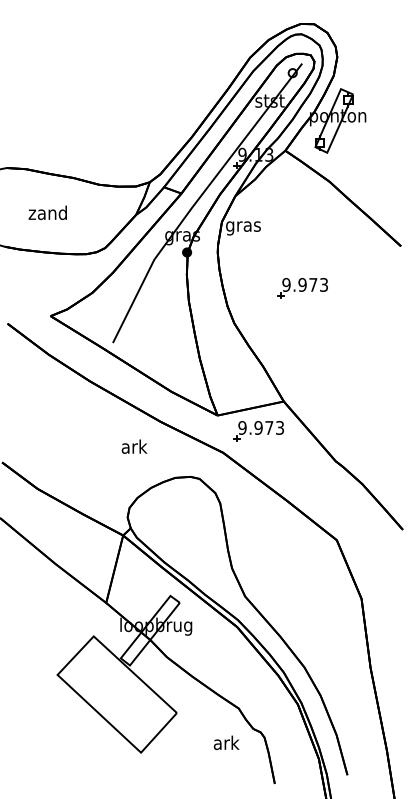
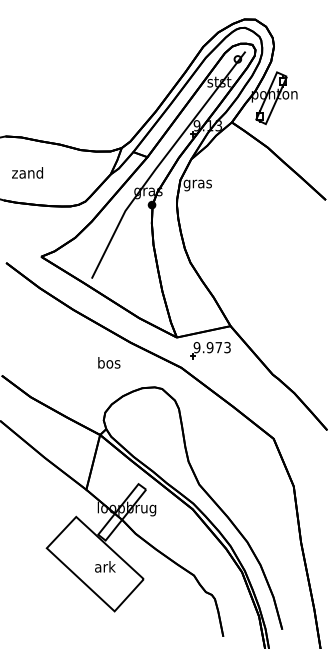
text: (47, 212) -> (27, 172), moved
part: (302, 288) -> (245, 234), removed
text: (134, 446) -> (109, 362), ark -> bos
text: (226, 742) -> (105, 566), moved

